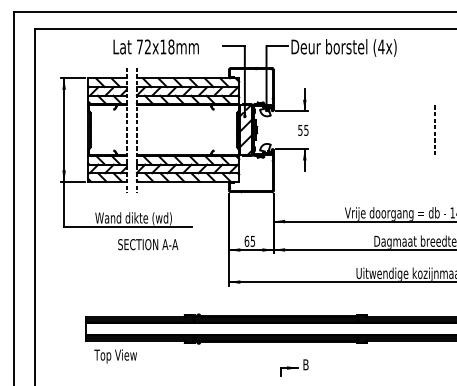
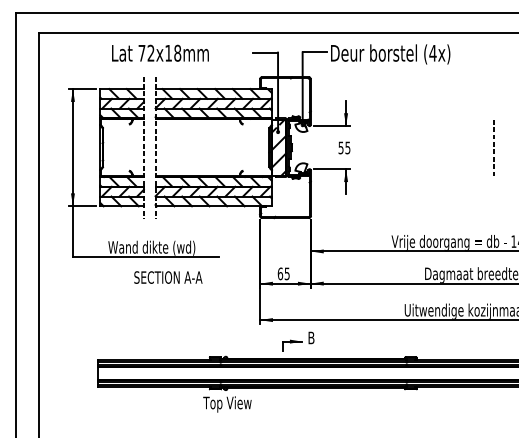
text: (156, 46) -> (160, 52), moved
text: (115, 356) -> (227, 404), moved
part: (294, 367) -> (298, 341), moved

